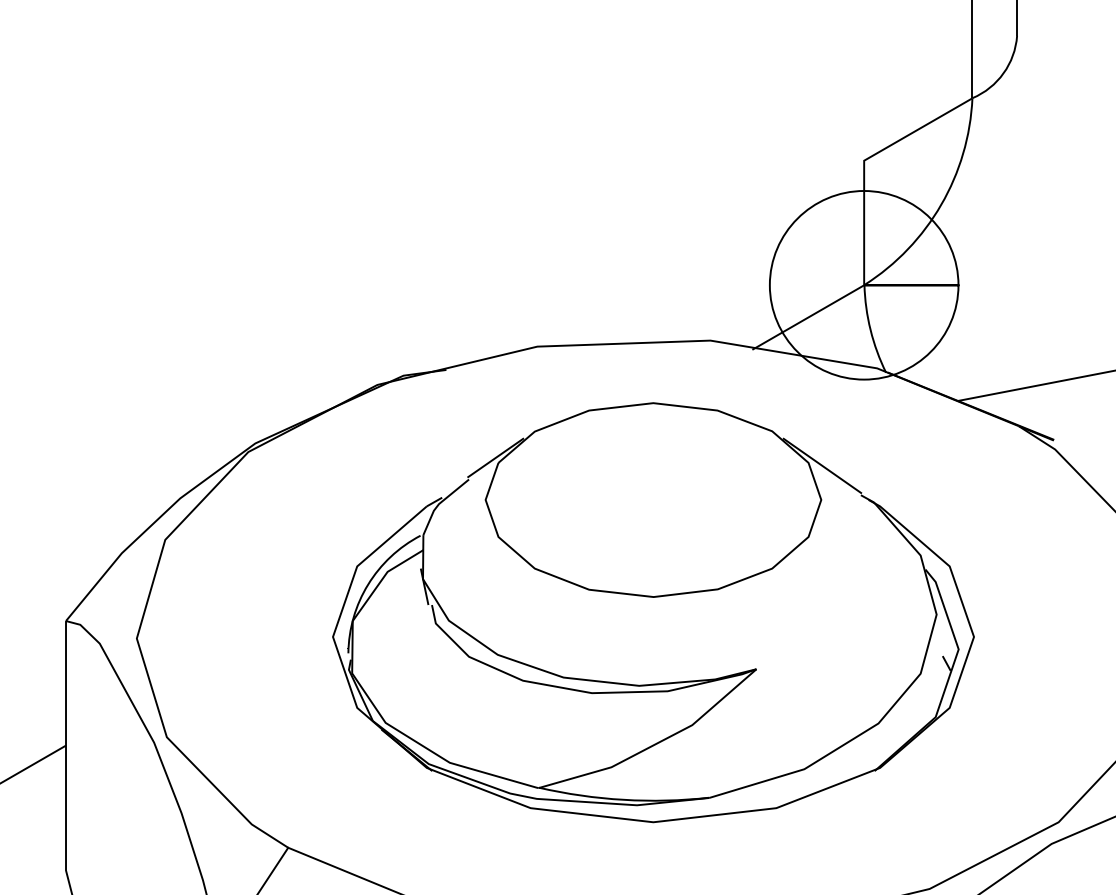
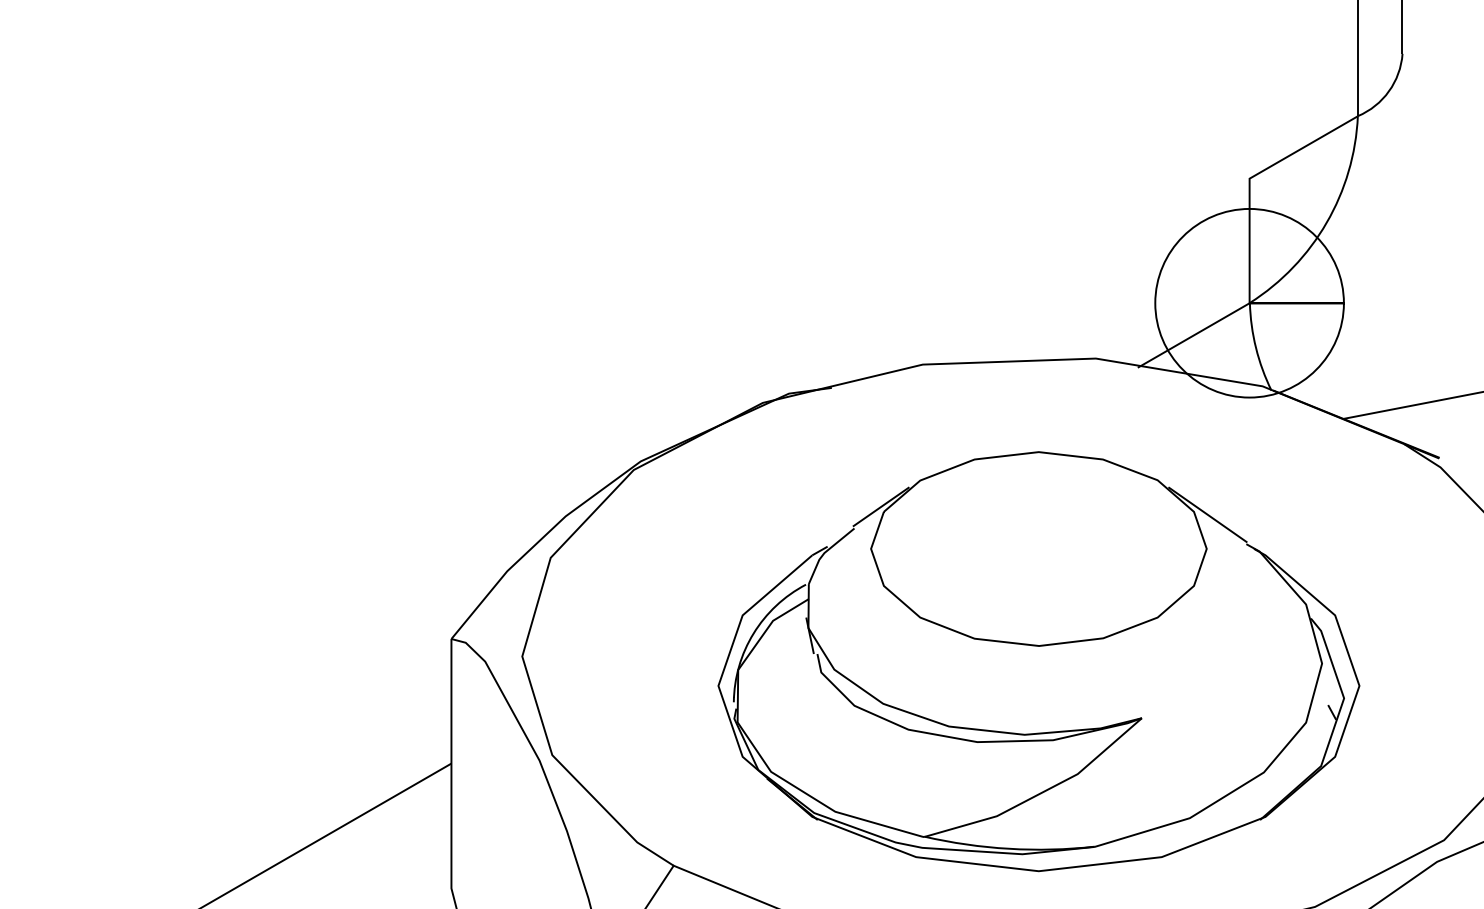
part: (653, 612) -> (1038, 661), moved

